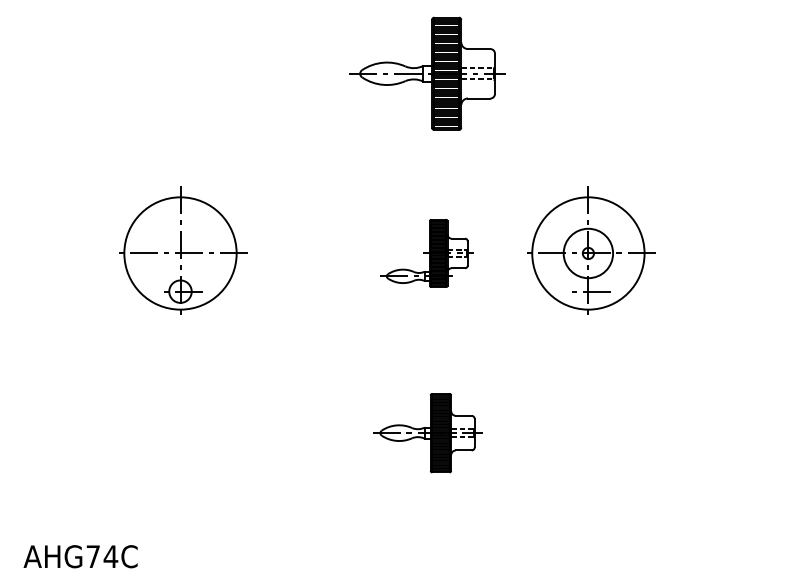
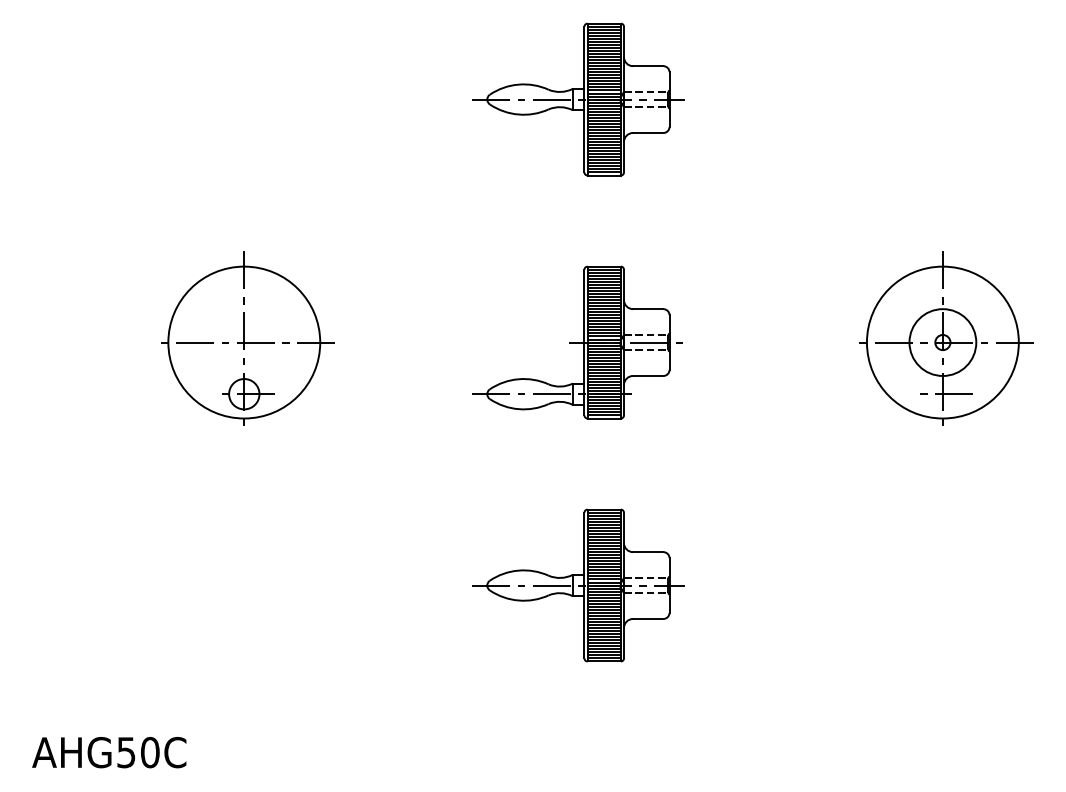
part: (591, 250) -> (946, 338), moved
part: (426, 253) -> (577, 342), size x1.67
part: (427, 433) -> (578, 585), size x1.43
text: (102, 556) -> (138, 752), AHG74C -> AHG50C

